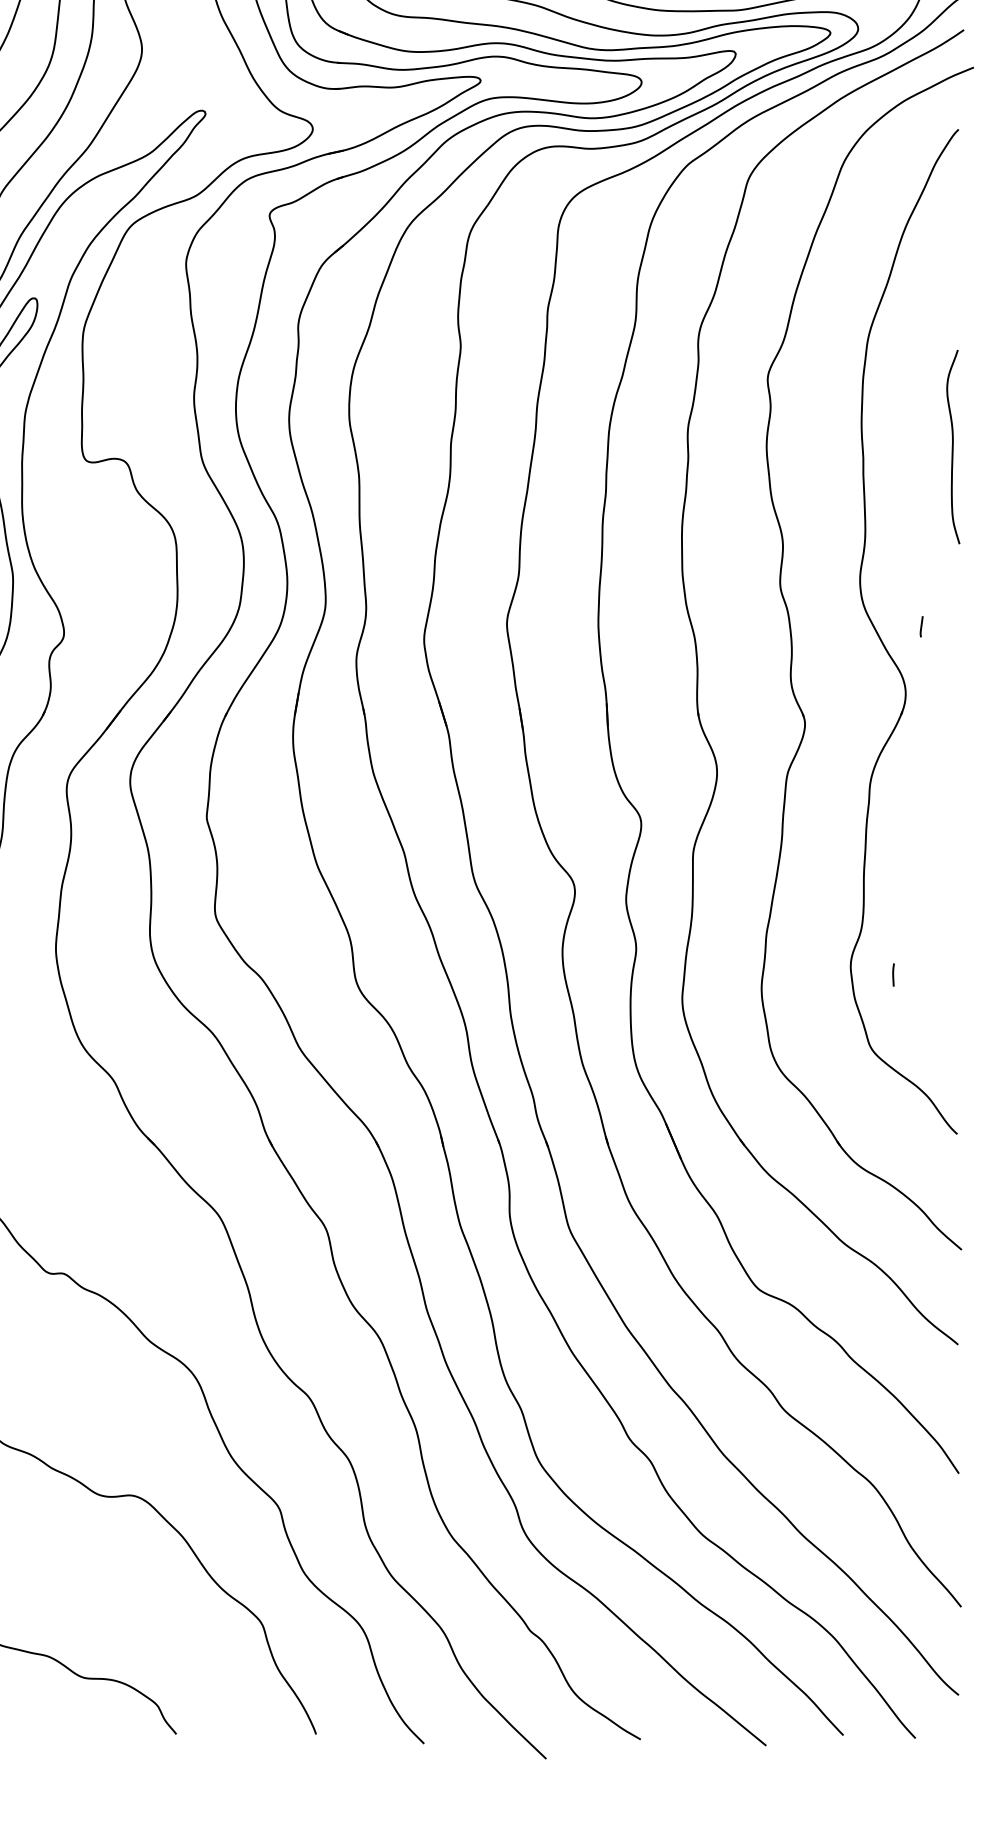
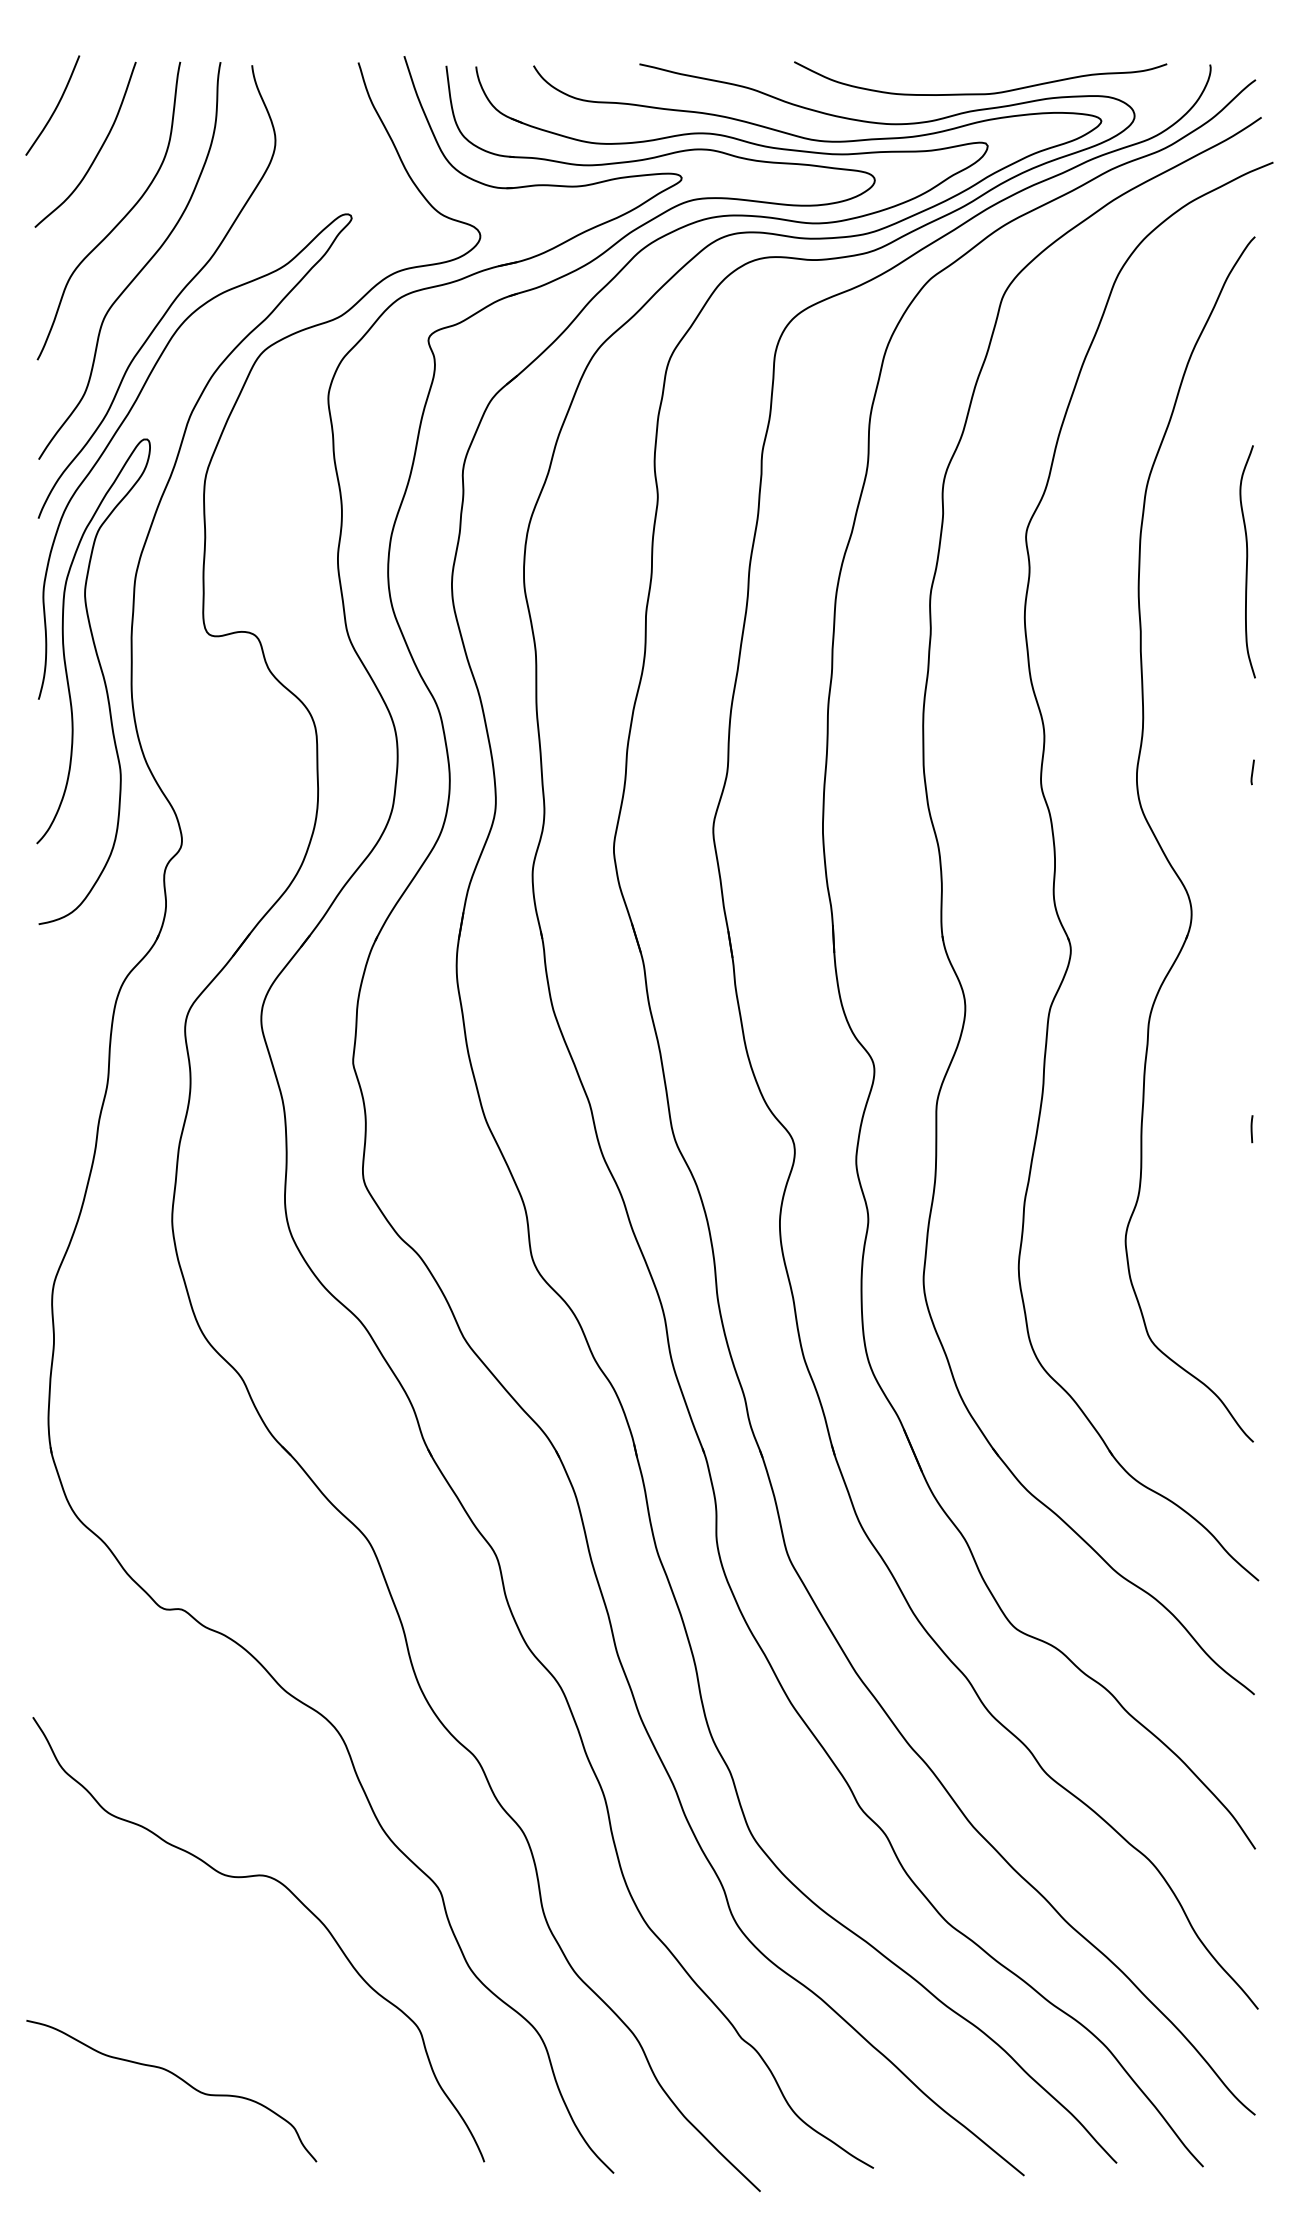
curve: (953, 446) -> (1247, 561), moved
line: (921, 626) -> (1252, 772), moved
line: (893, 975) -> (1251, 1129), moved

